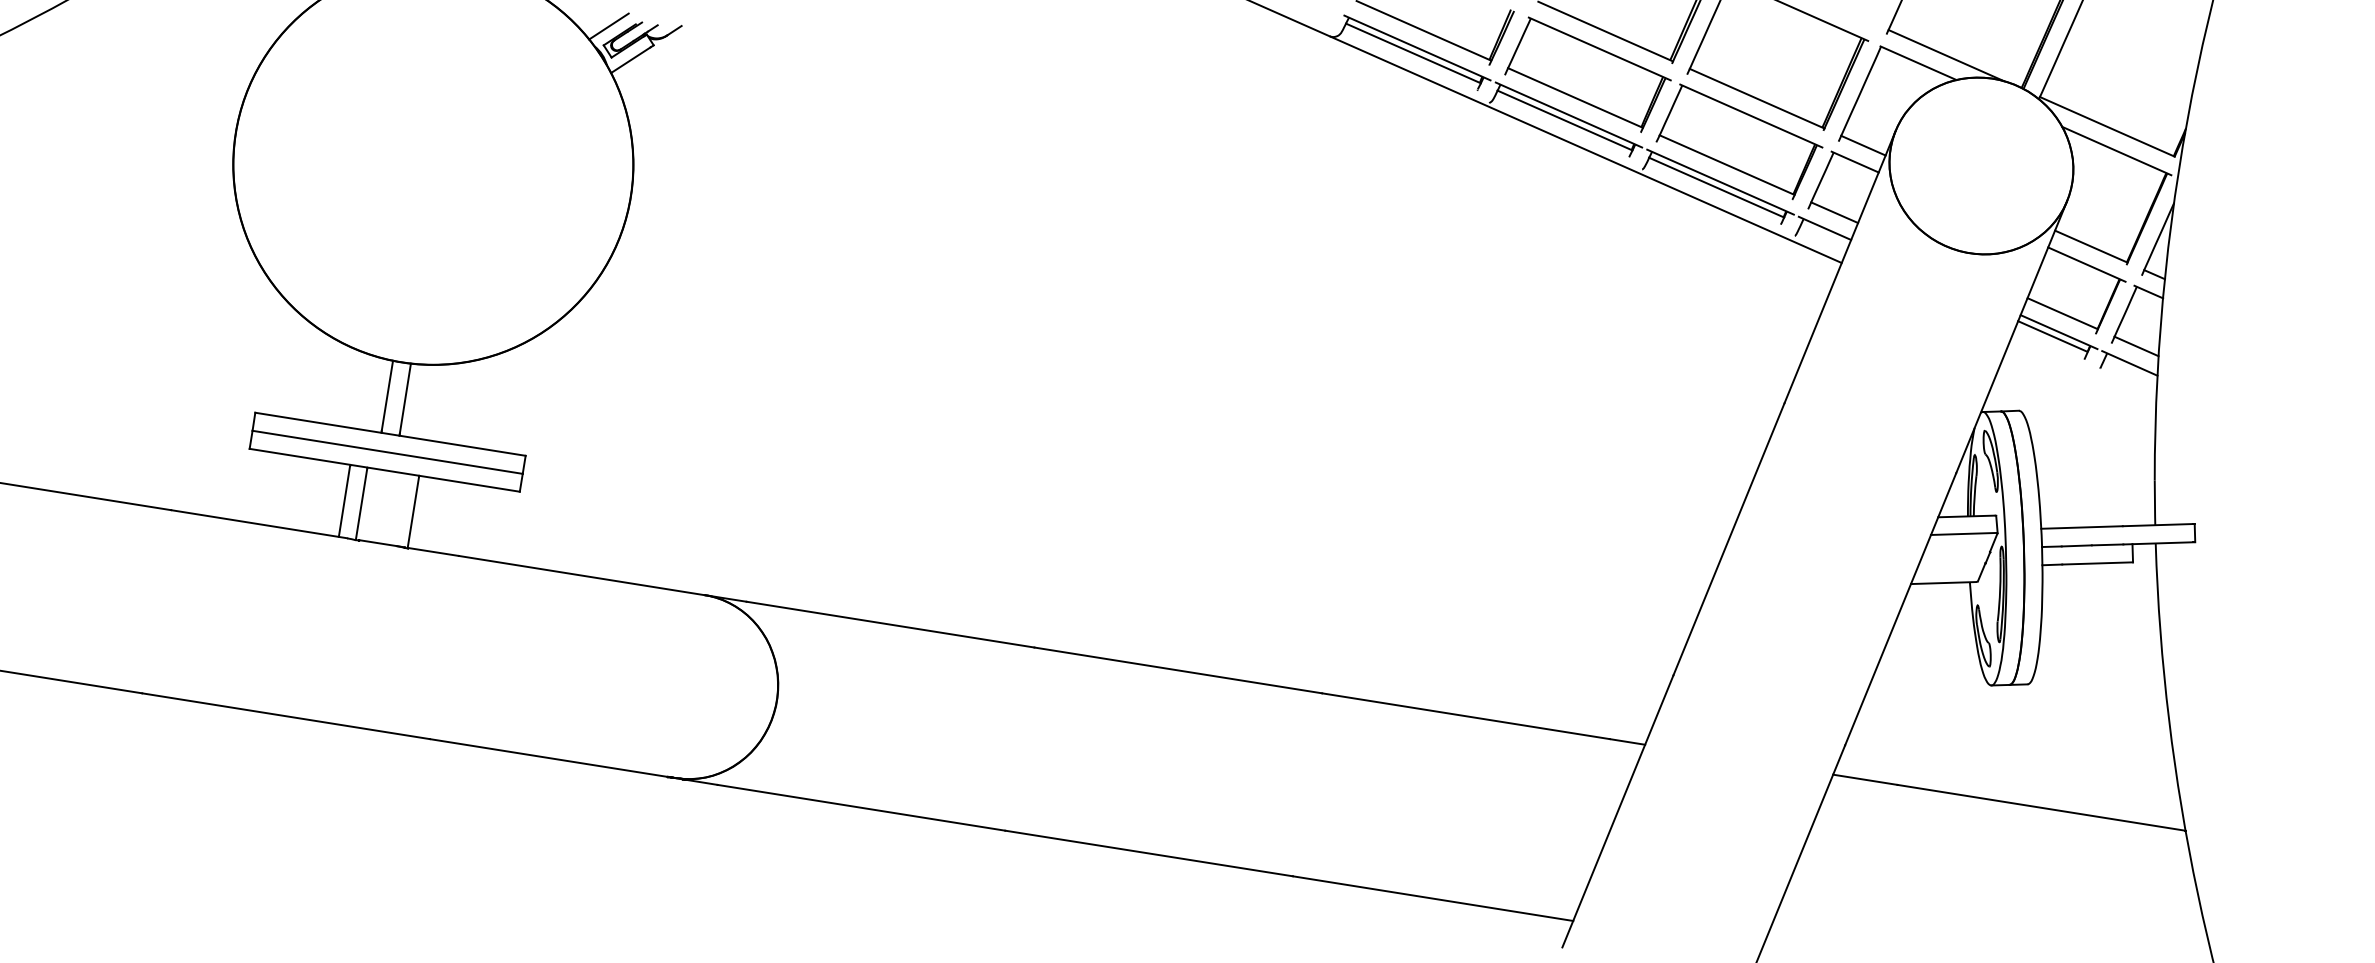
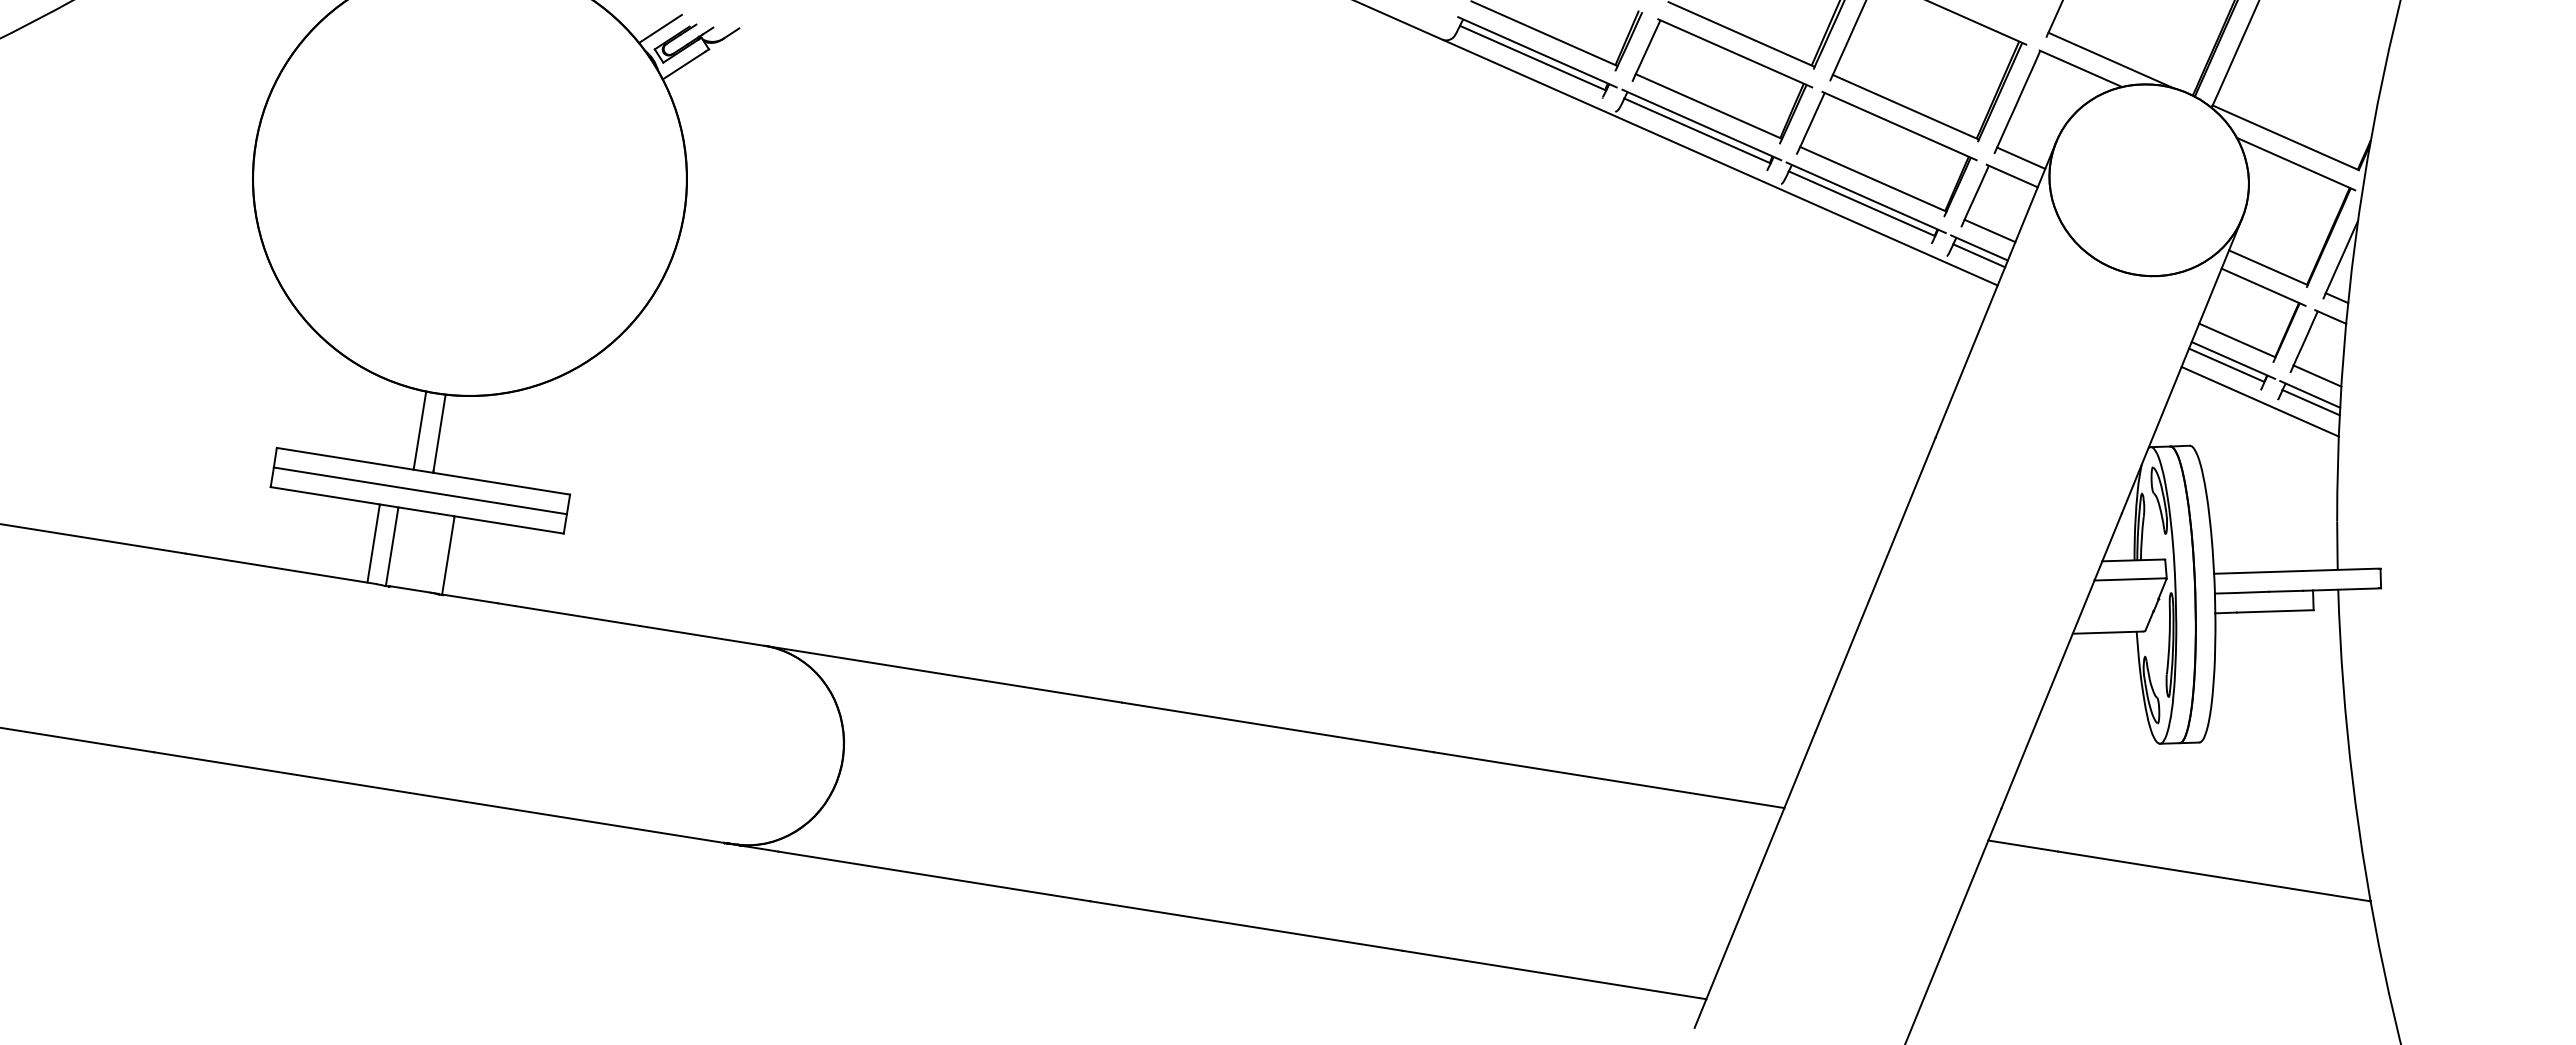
line: (1824, 235) -> (1979, 255), added
line: (2083, 369) -> (2259, 401), added
line: (2130, 370) -> (2310, 402), added

